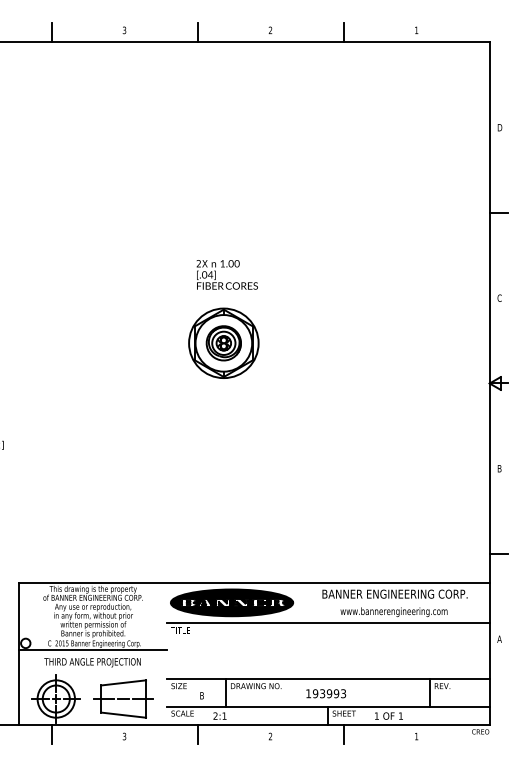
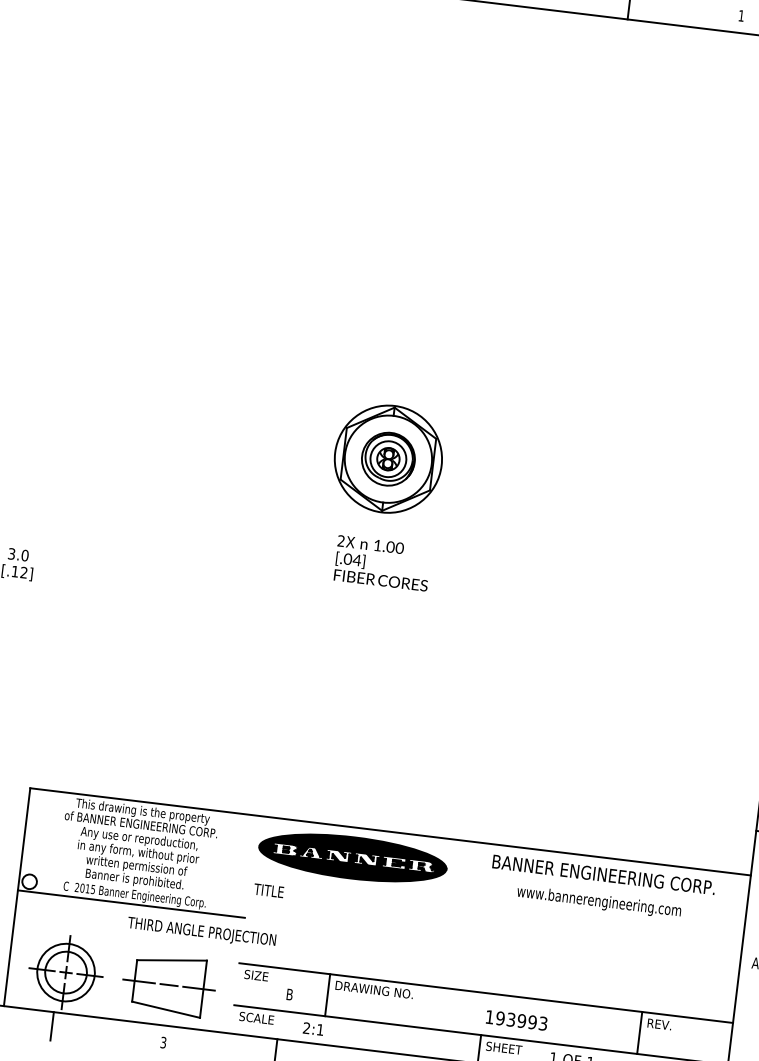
text: (226, 274) -> (381, 562), moved
line: (328, 623) -> (496, 907), removed
text: (92, 662) -> (201, 932), moved
text: (326, 693) -> (517, 1020), moved

